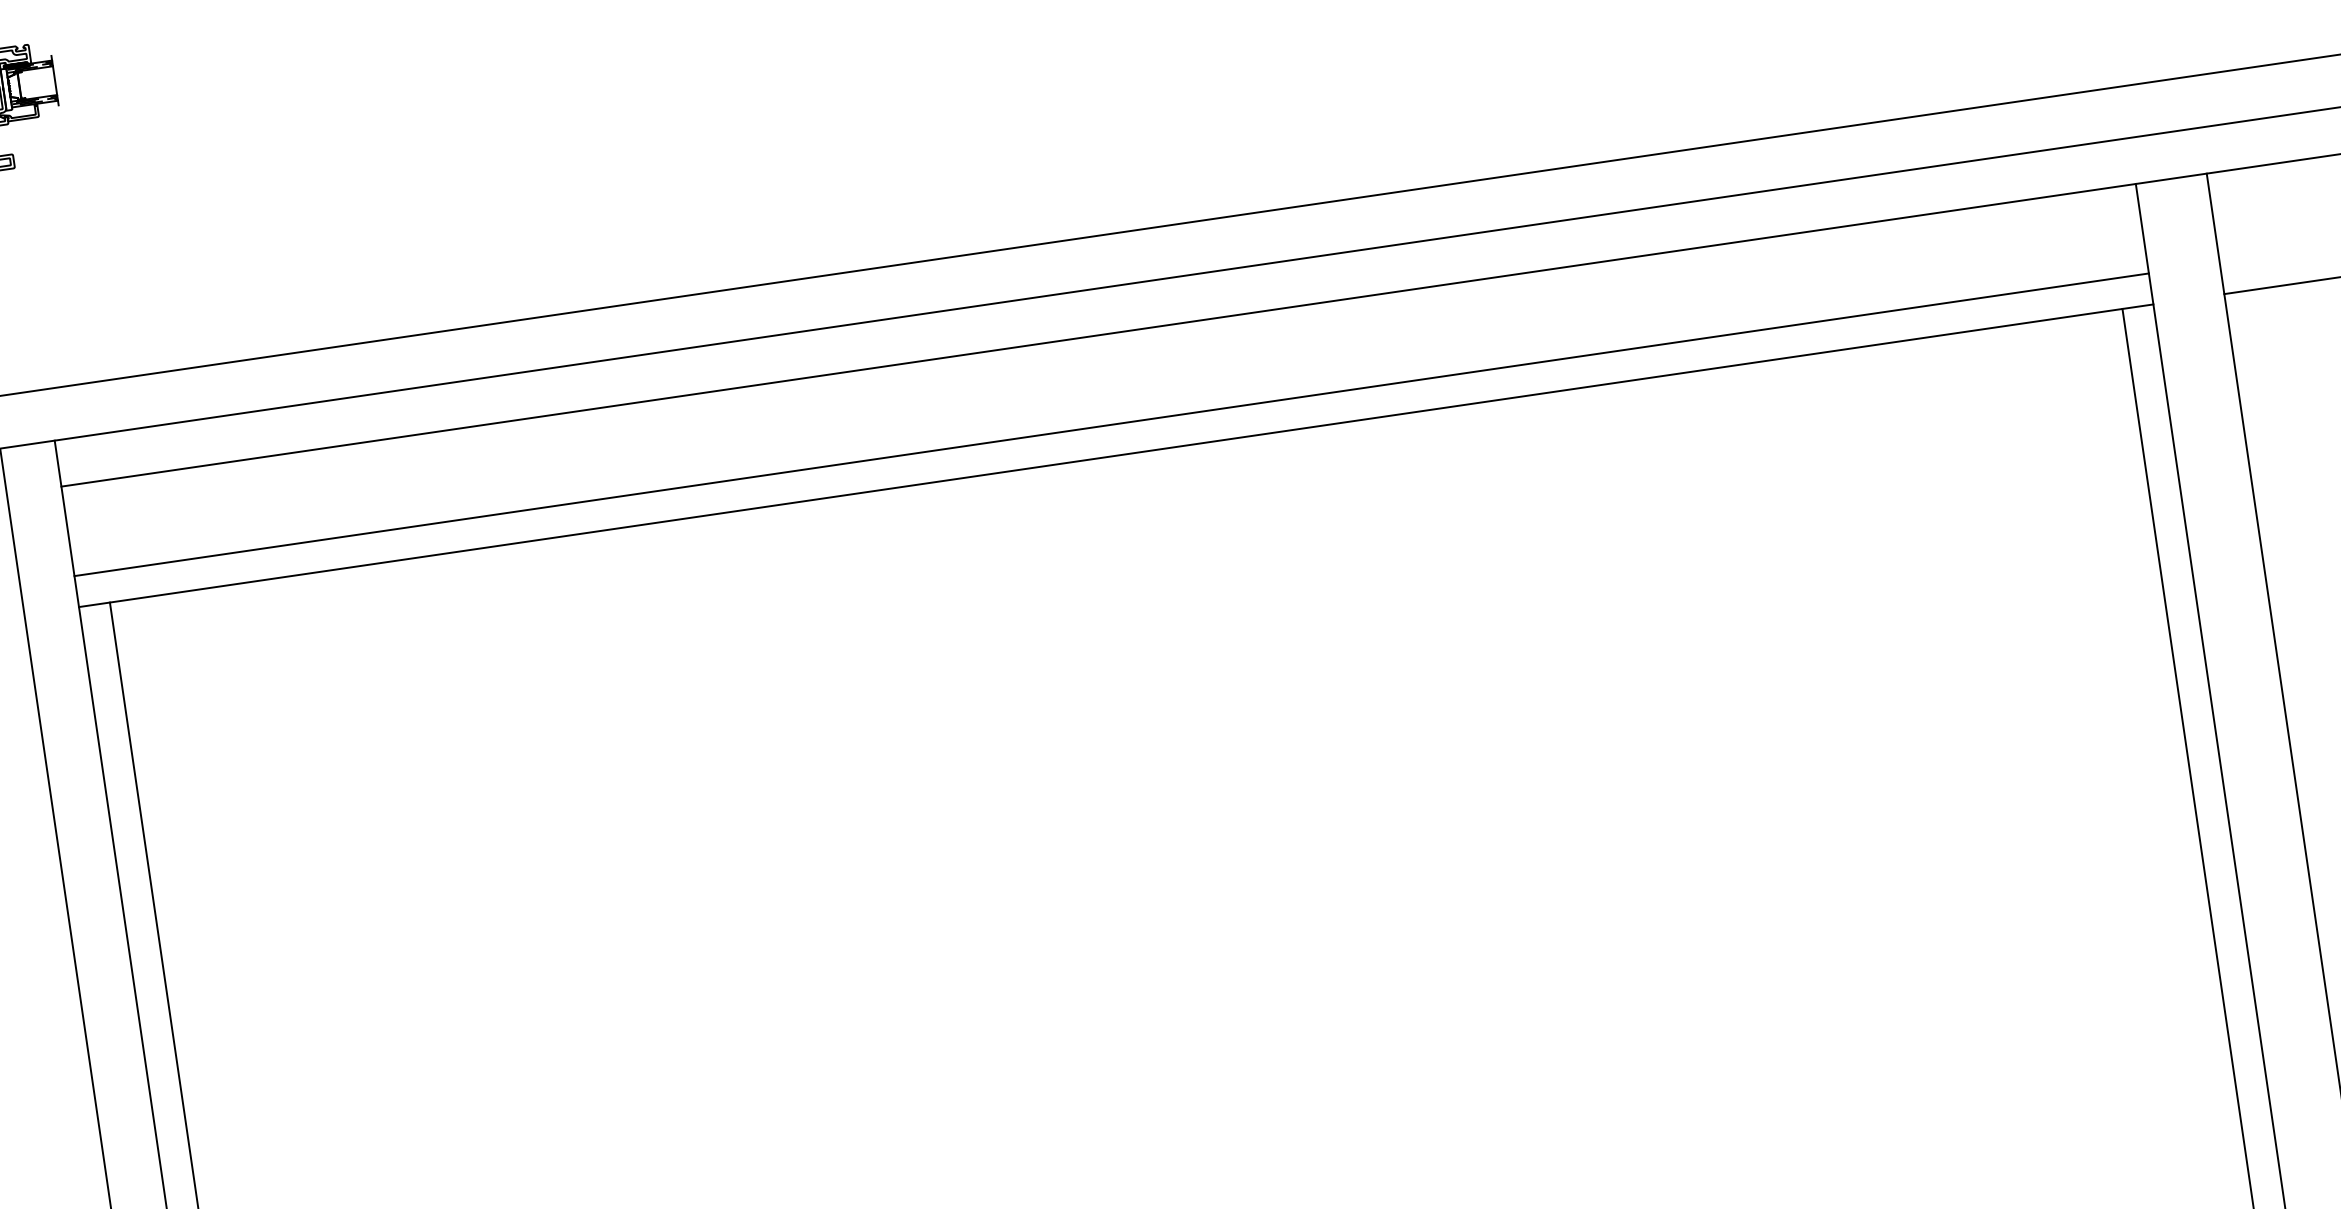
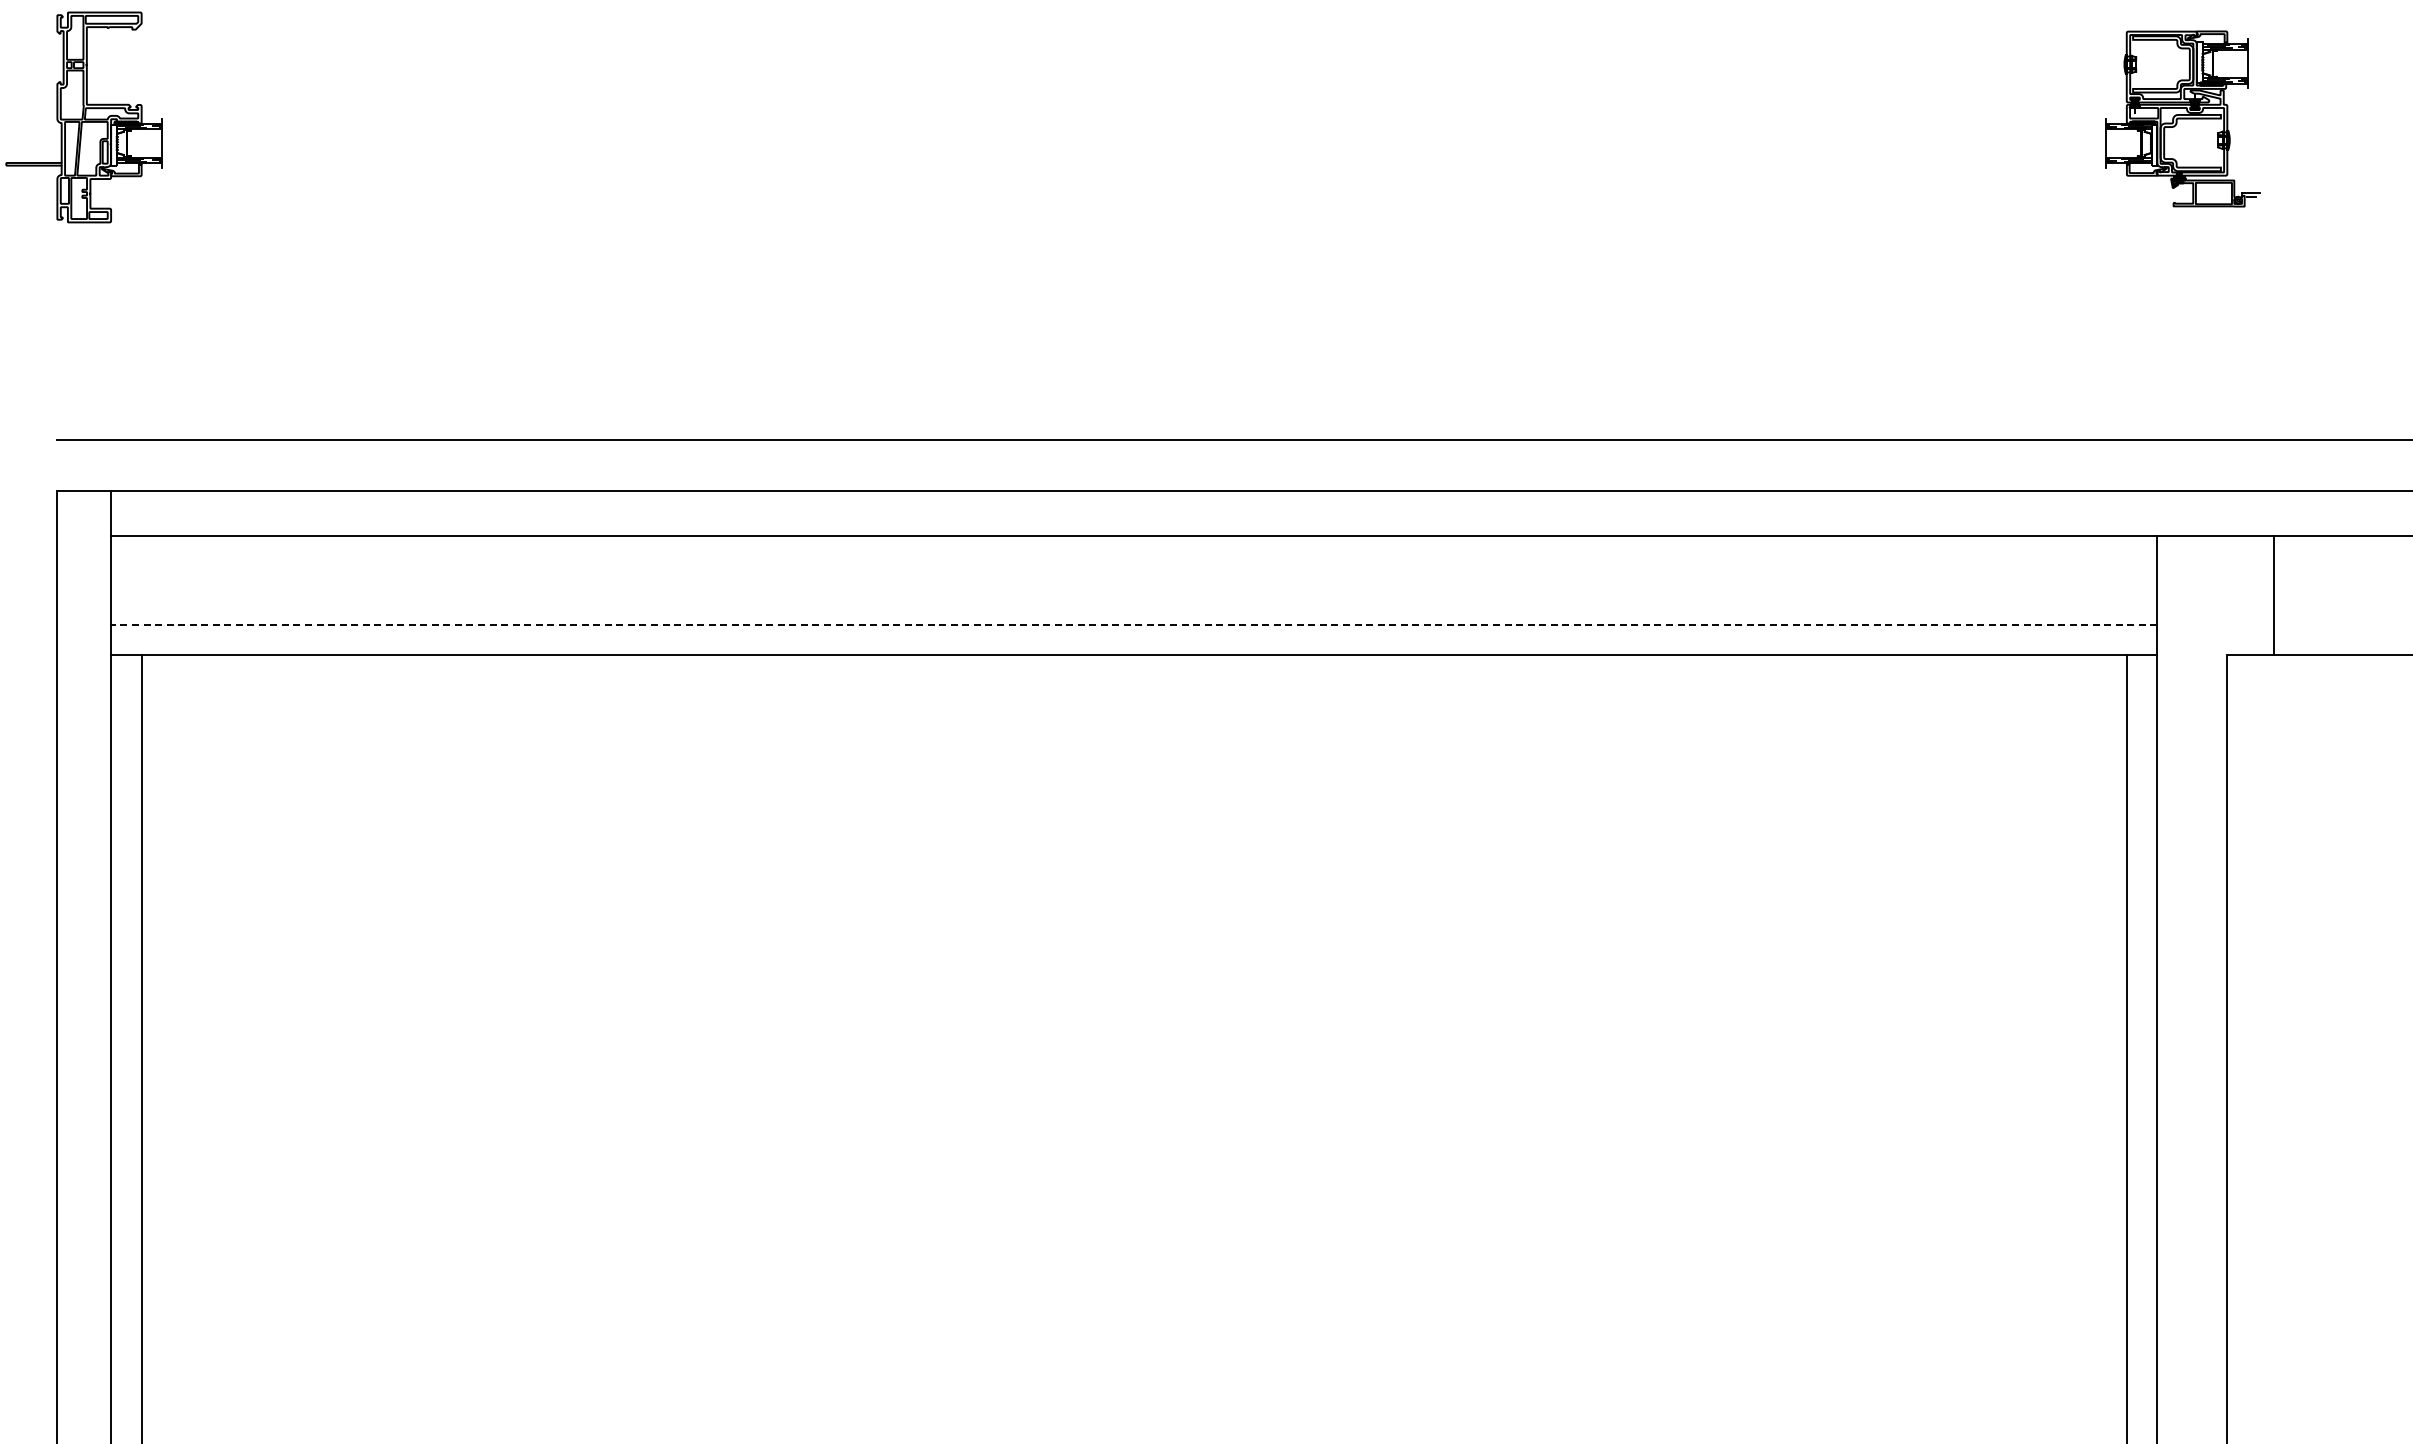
line: (2215, 233) -> (2274, 595), moved
line: (1110, 424) -> (1133, 624), solid -> dashed

